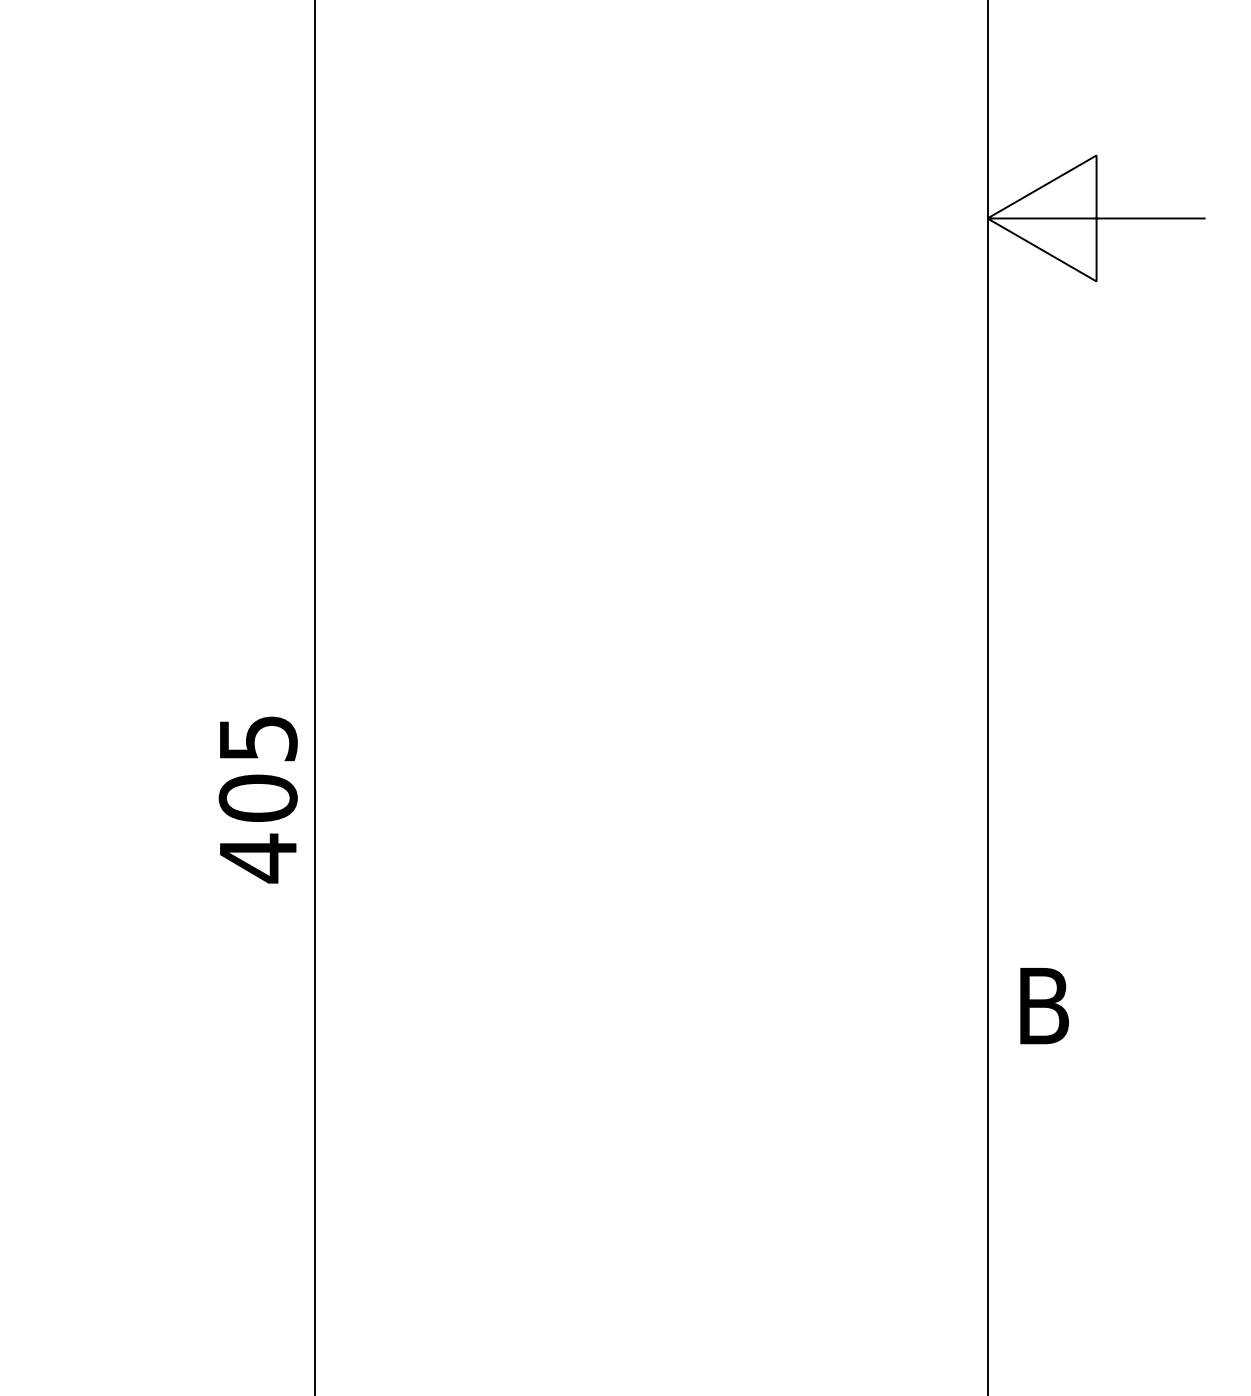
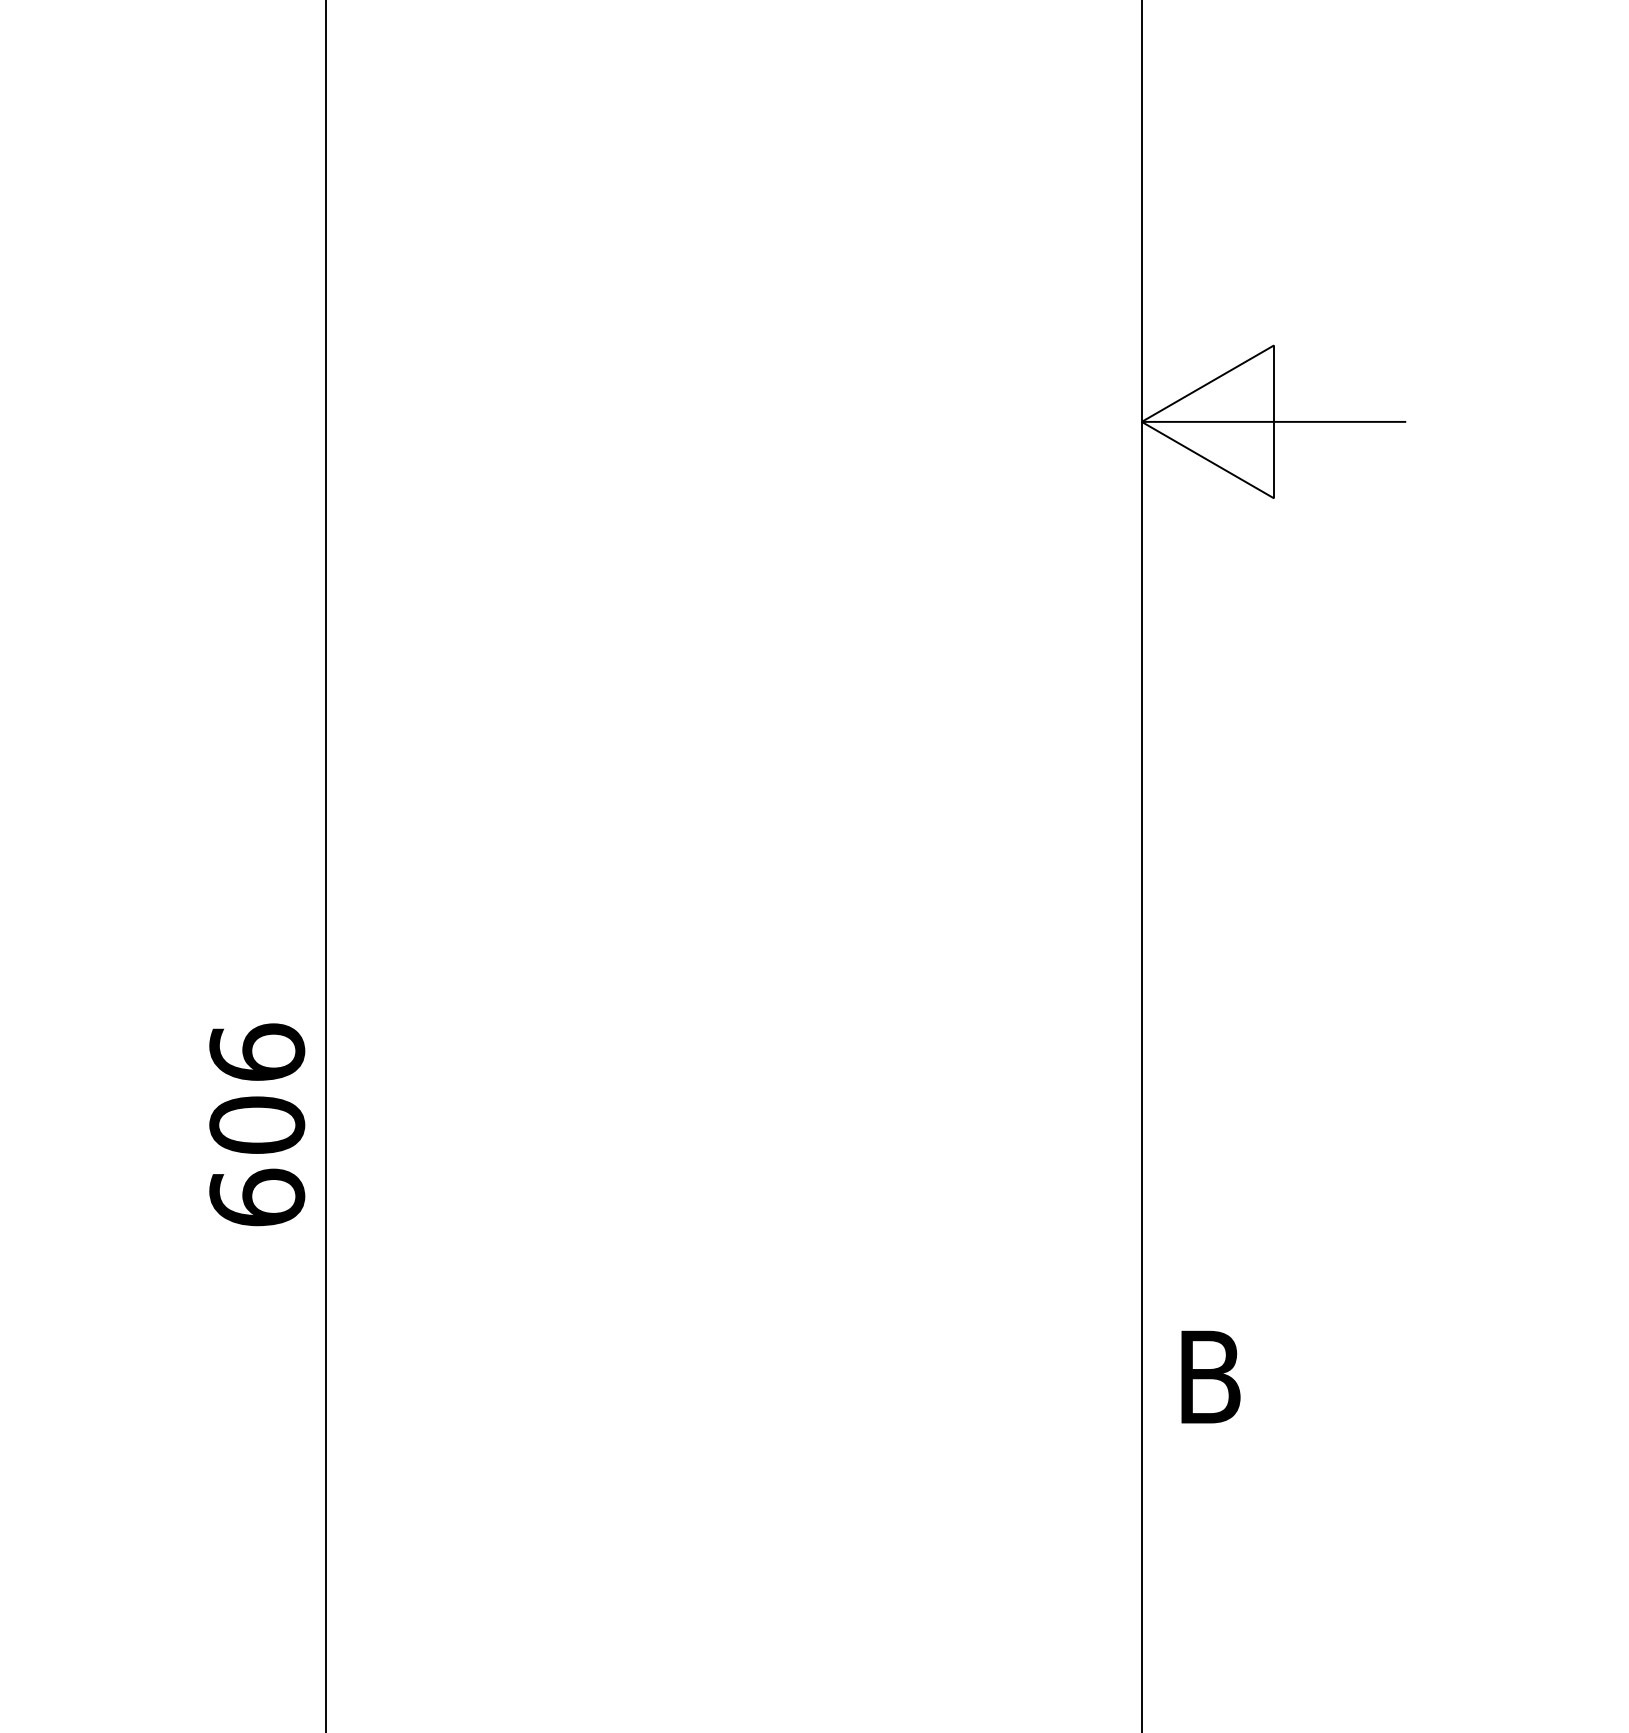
text: (258, 798) -> (257, 1125), 405 -> 606

